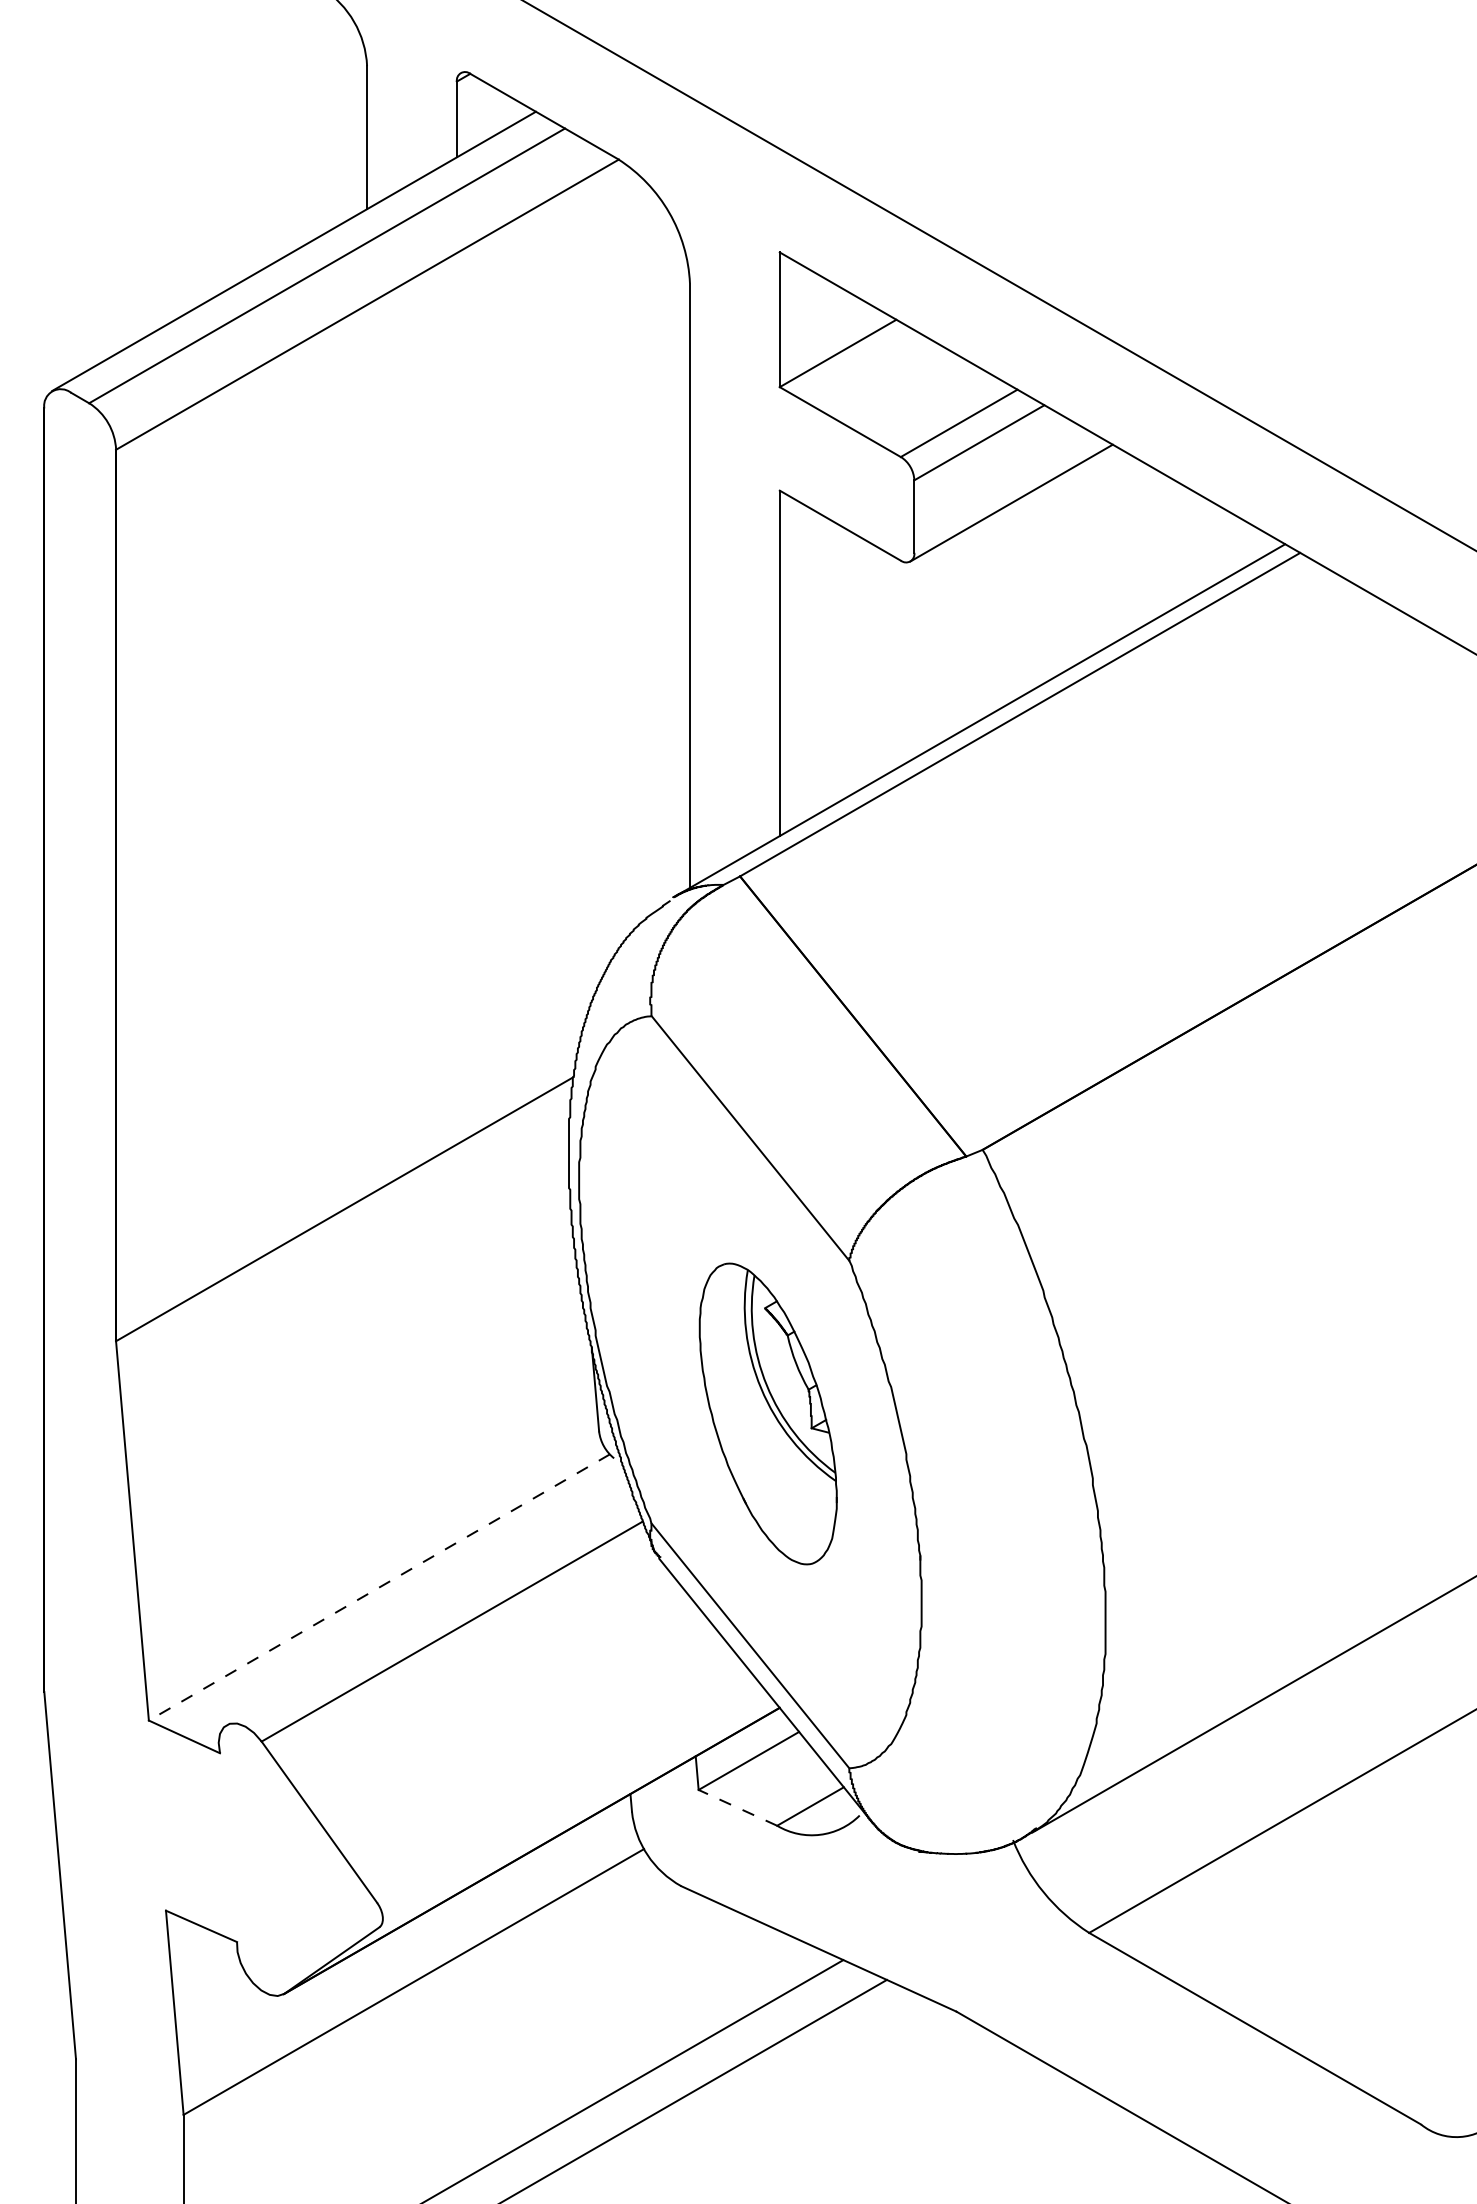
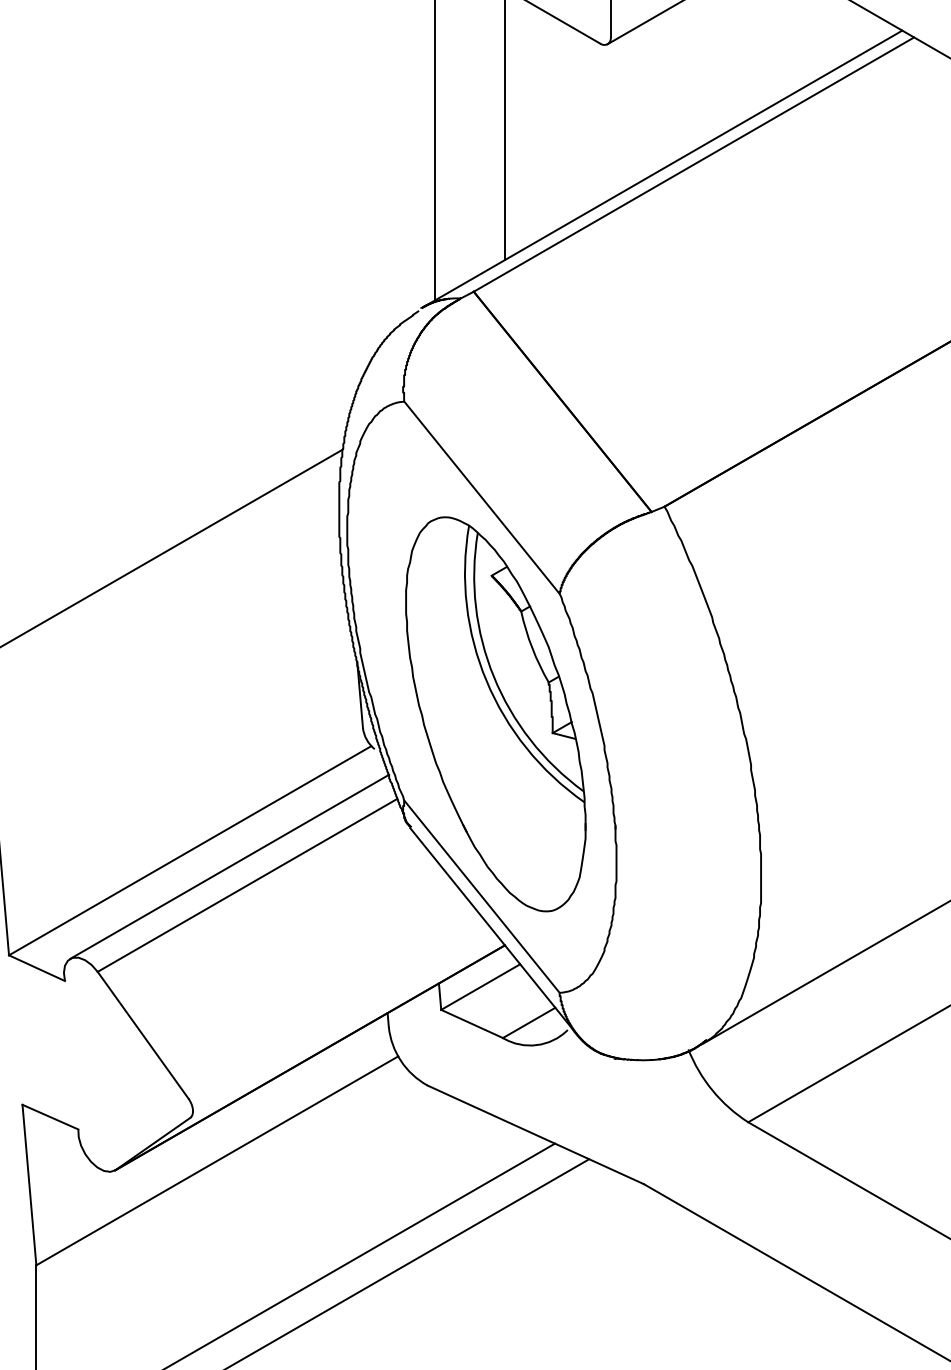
part: (768, 1413) -> (496, 713), size x1.67
line: (378, 1587) -> (189, 850), dashed -> solid
line: (429, 1607) -> (229, 866), added
line: (737, 1807) -> (471, 1023), dashed -> solid

